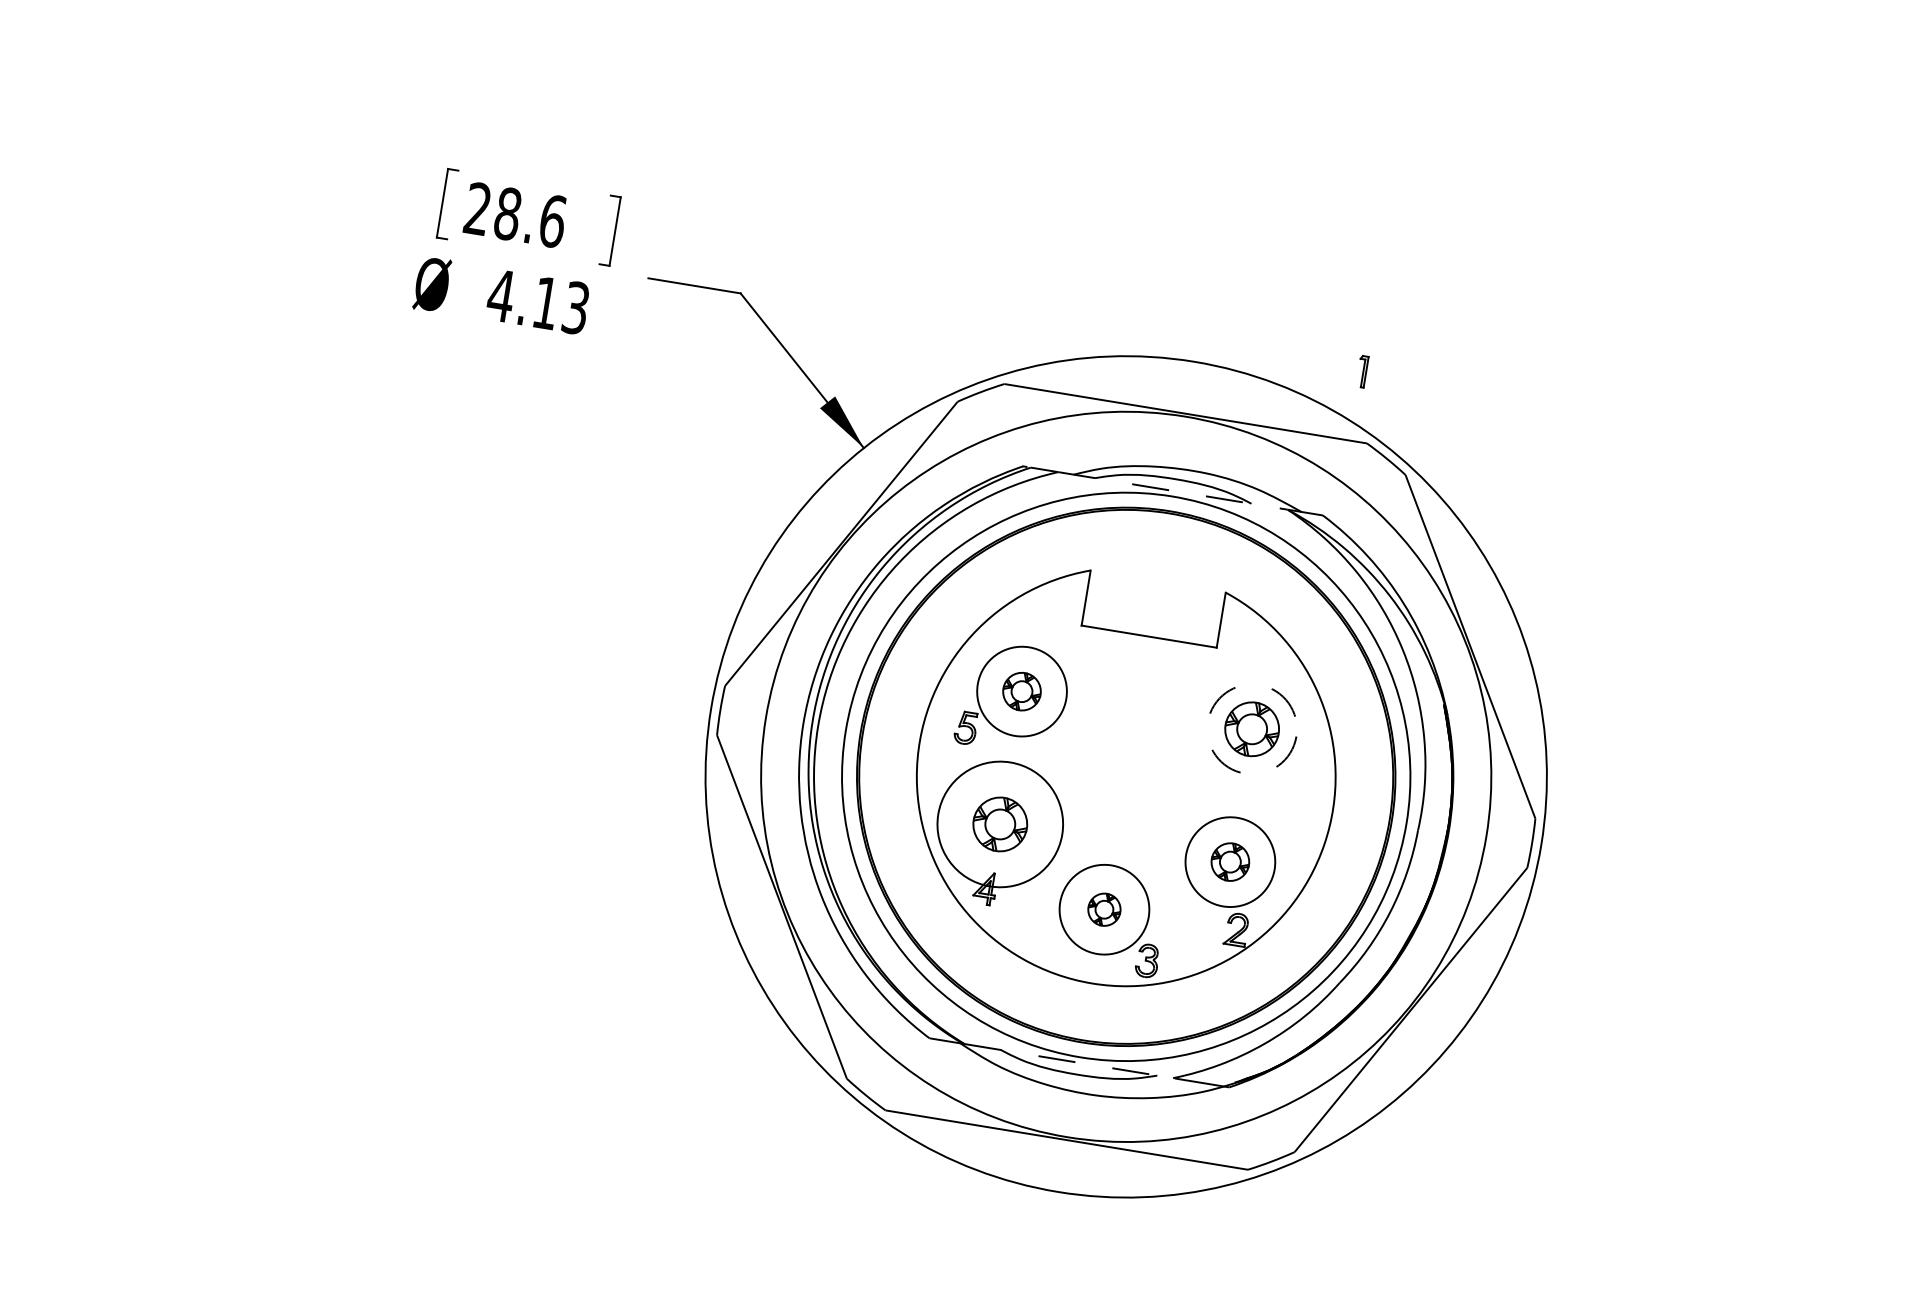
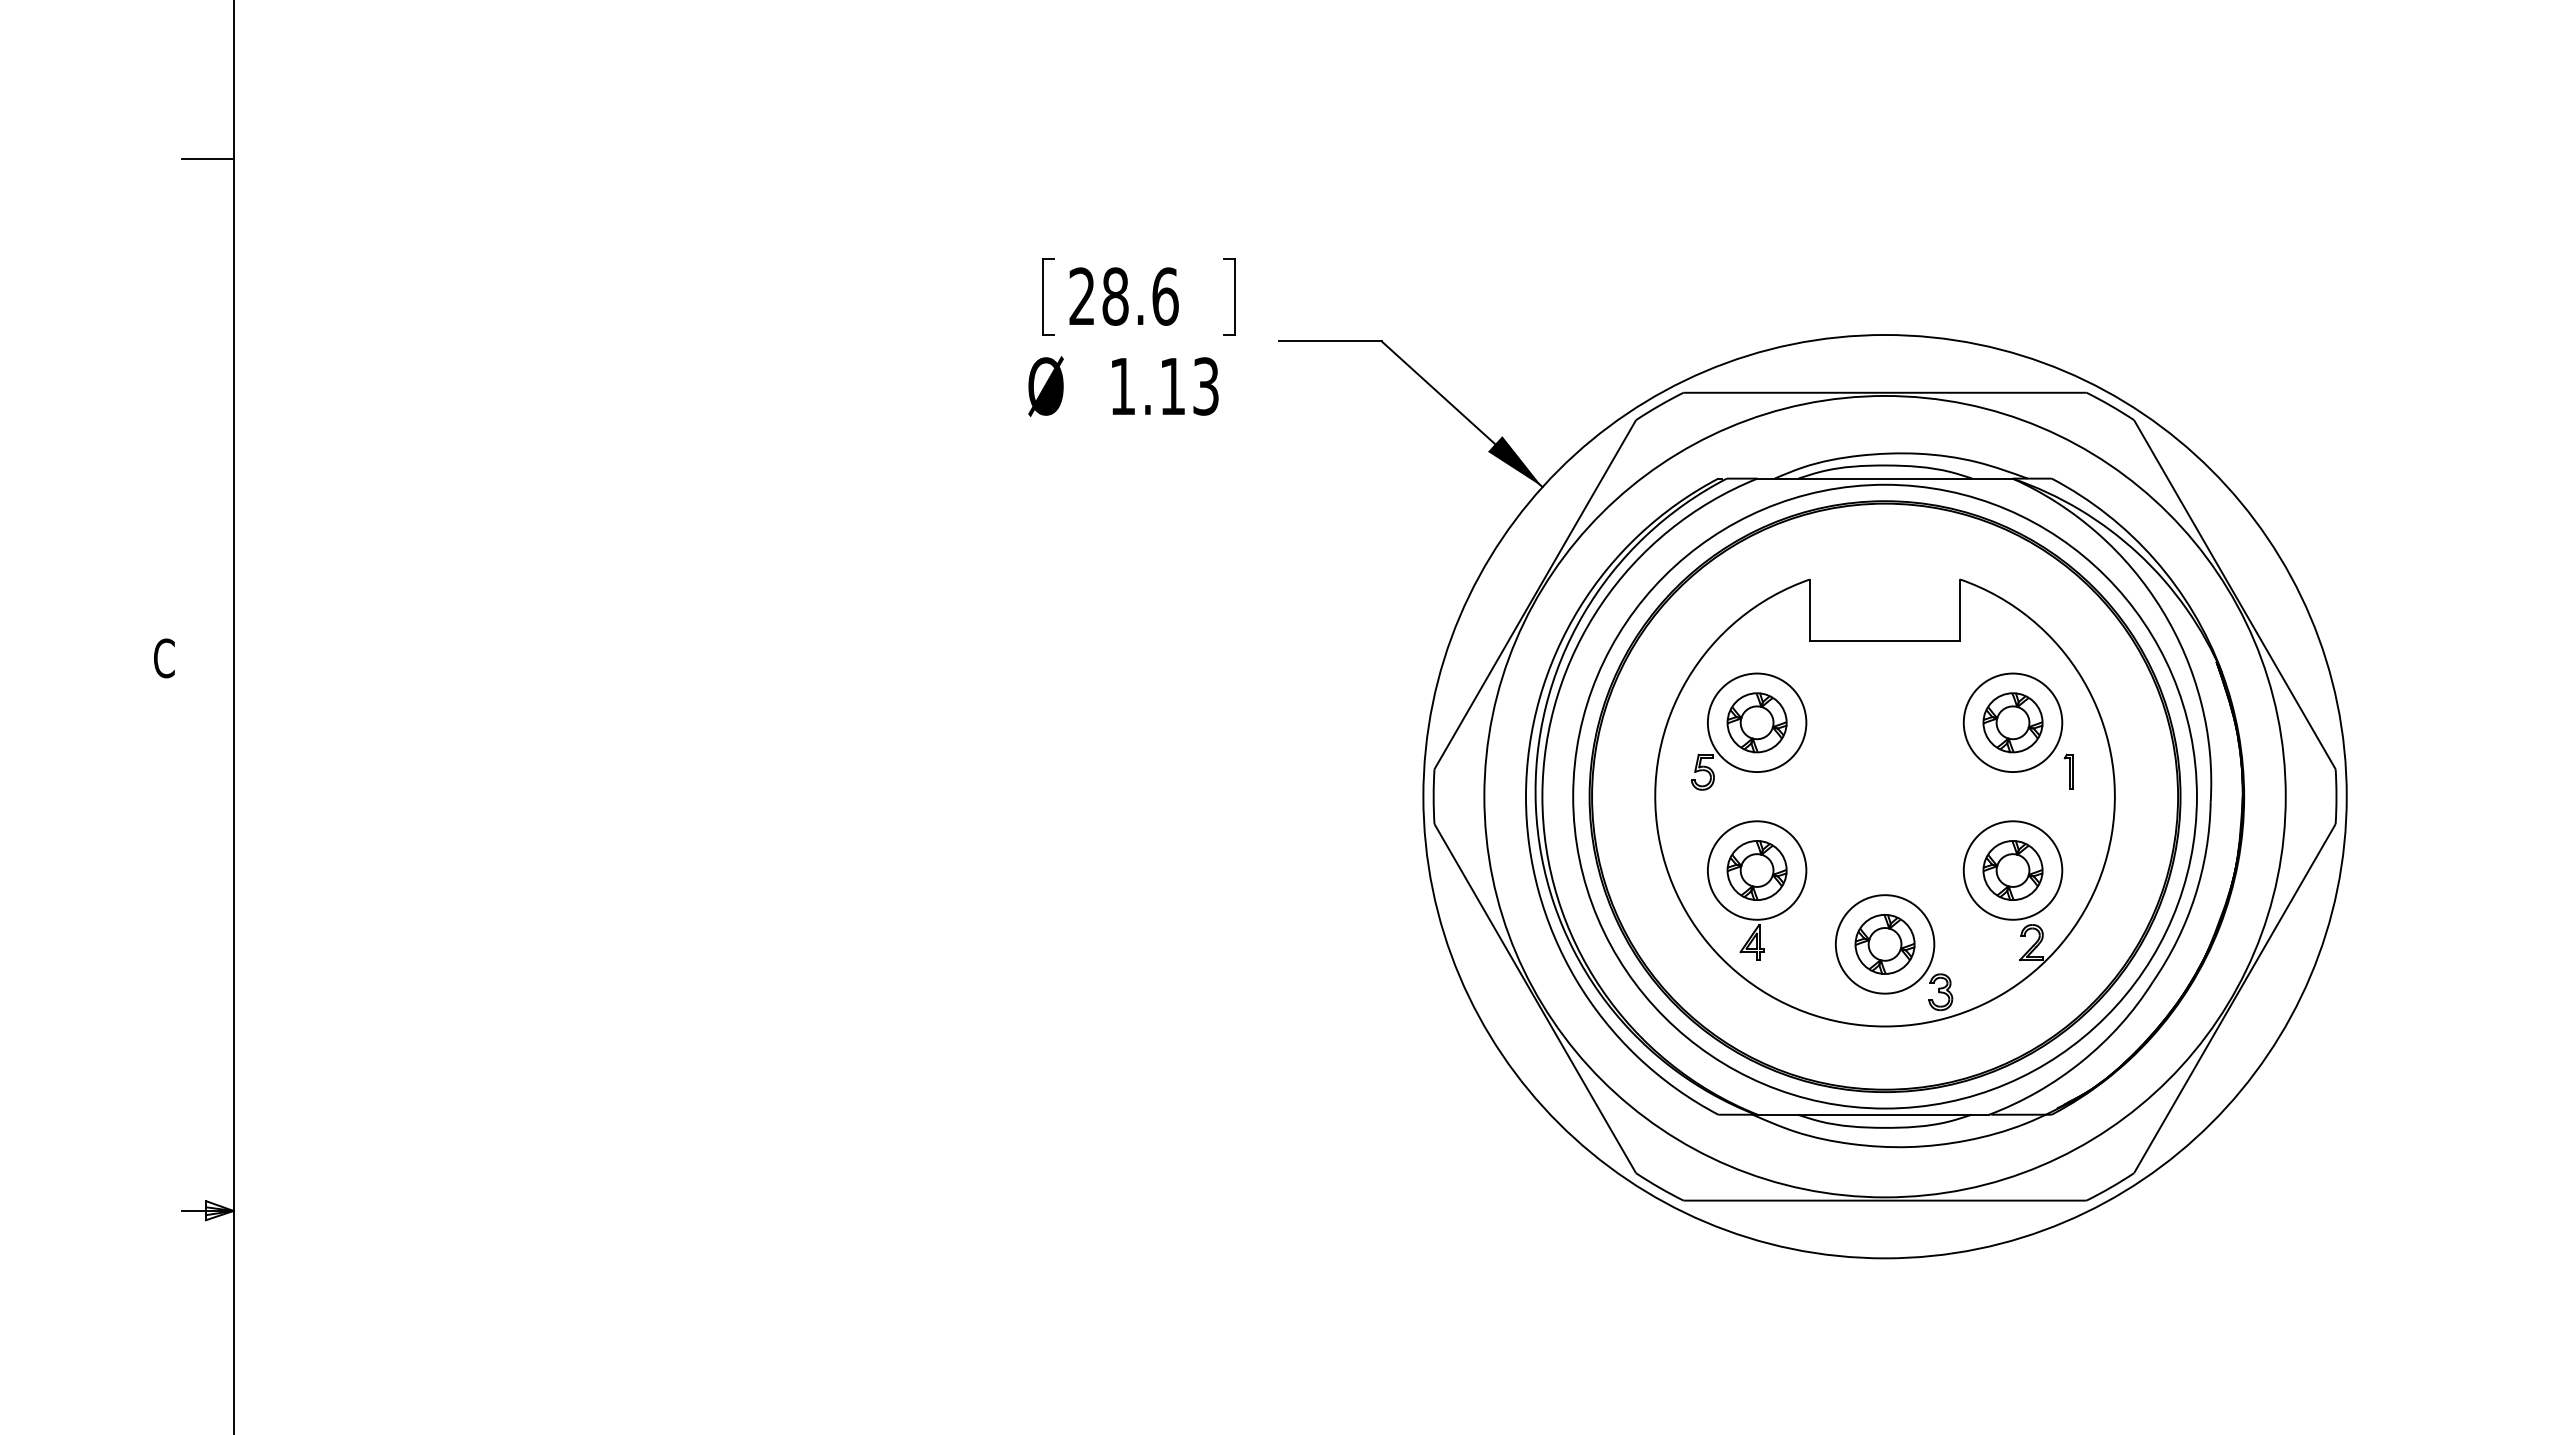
text: (500, 295) -> (1122, 386), 4.13 -> 1.13
part: (1361, 371) -> (2068, 771), moved
line: (1173, 490) -> (1885, 478), dashed -> solid
part: (1021, 691) -> (1756, 722), size x1.43
circle: (1251, 728) -> (2012, 722), dashed -> solid
circle: (999, 824) -> (1756, 870), size x0.71
part: (1229, 862) -> (2012, 870), size x1.43
part: (1103, 909) -> (1884, 944), size x1.67
line: (1069, 1060) -> (1873, 1114), dashed -> solid

